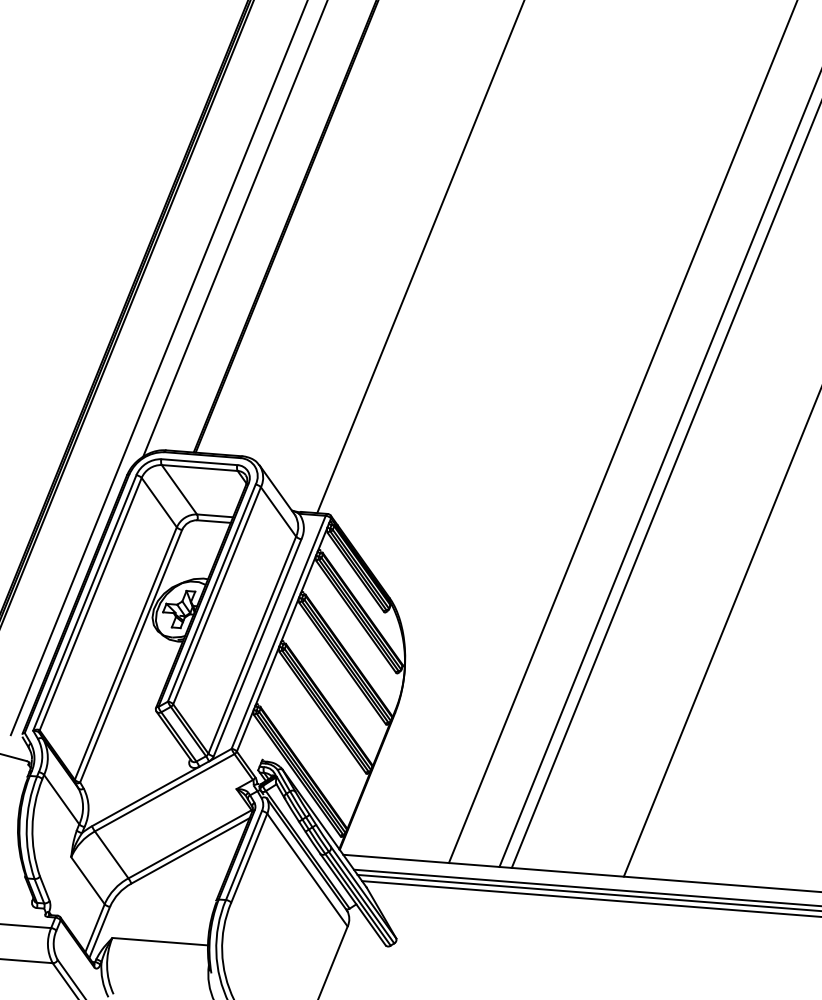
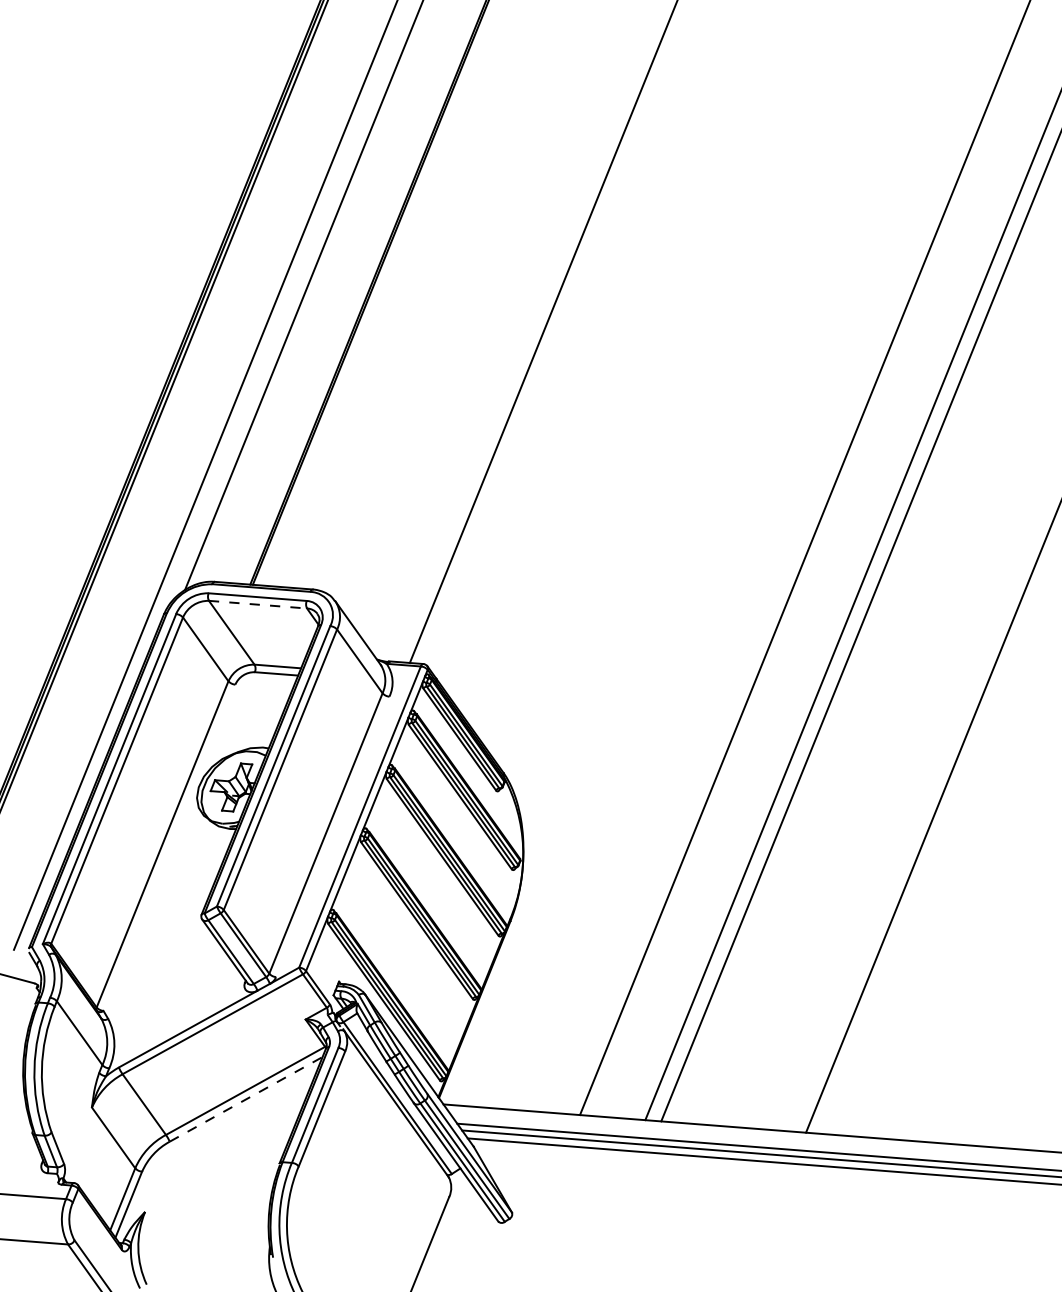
line: (200, 468) -> (259, 605), solid -> dashed
line: (257, 647) -> (332, 836), removed
line: (131, 655) -> (169, 846), removed
line: (190, 850) -> (246, 1098), solid -> dashed
line: (307, 869) -> (397, 1123), removed
line: (160, 941) -> (207, 1216), removed

